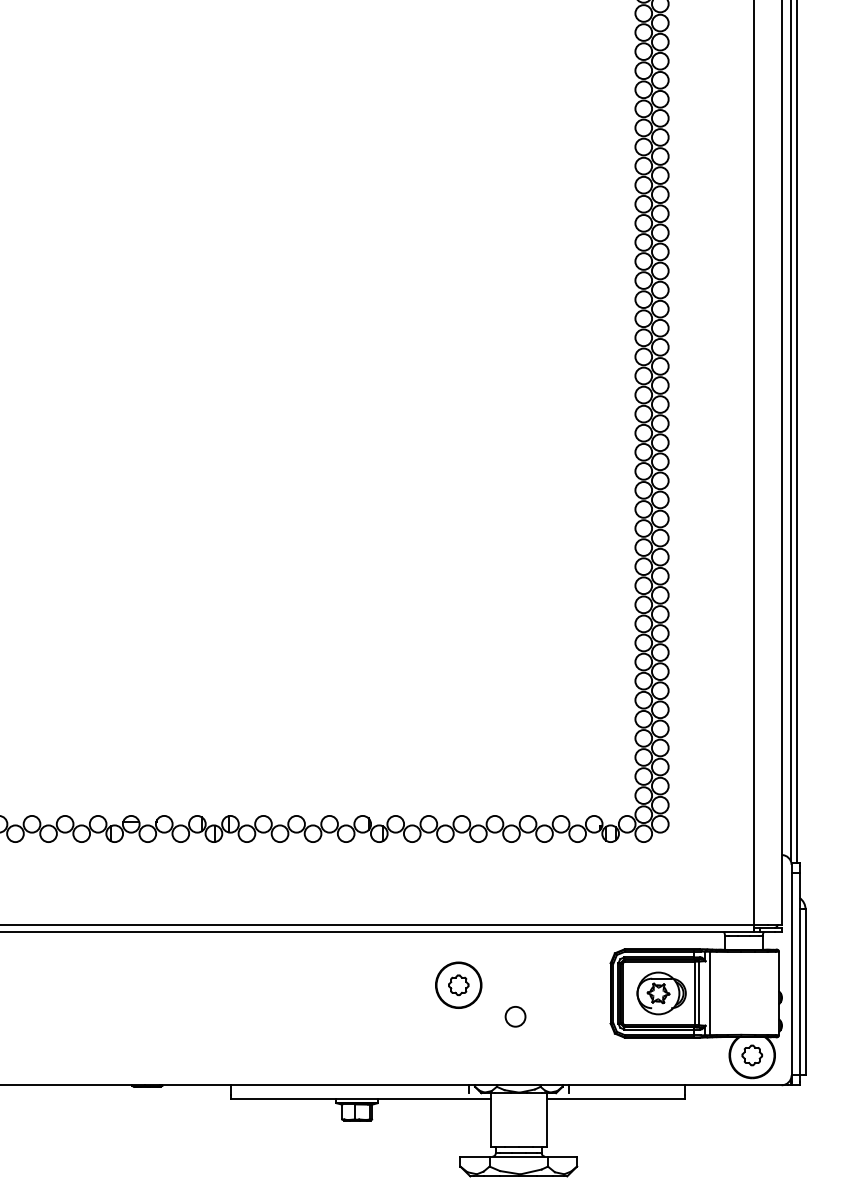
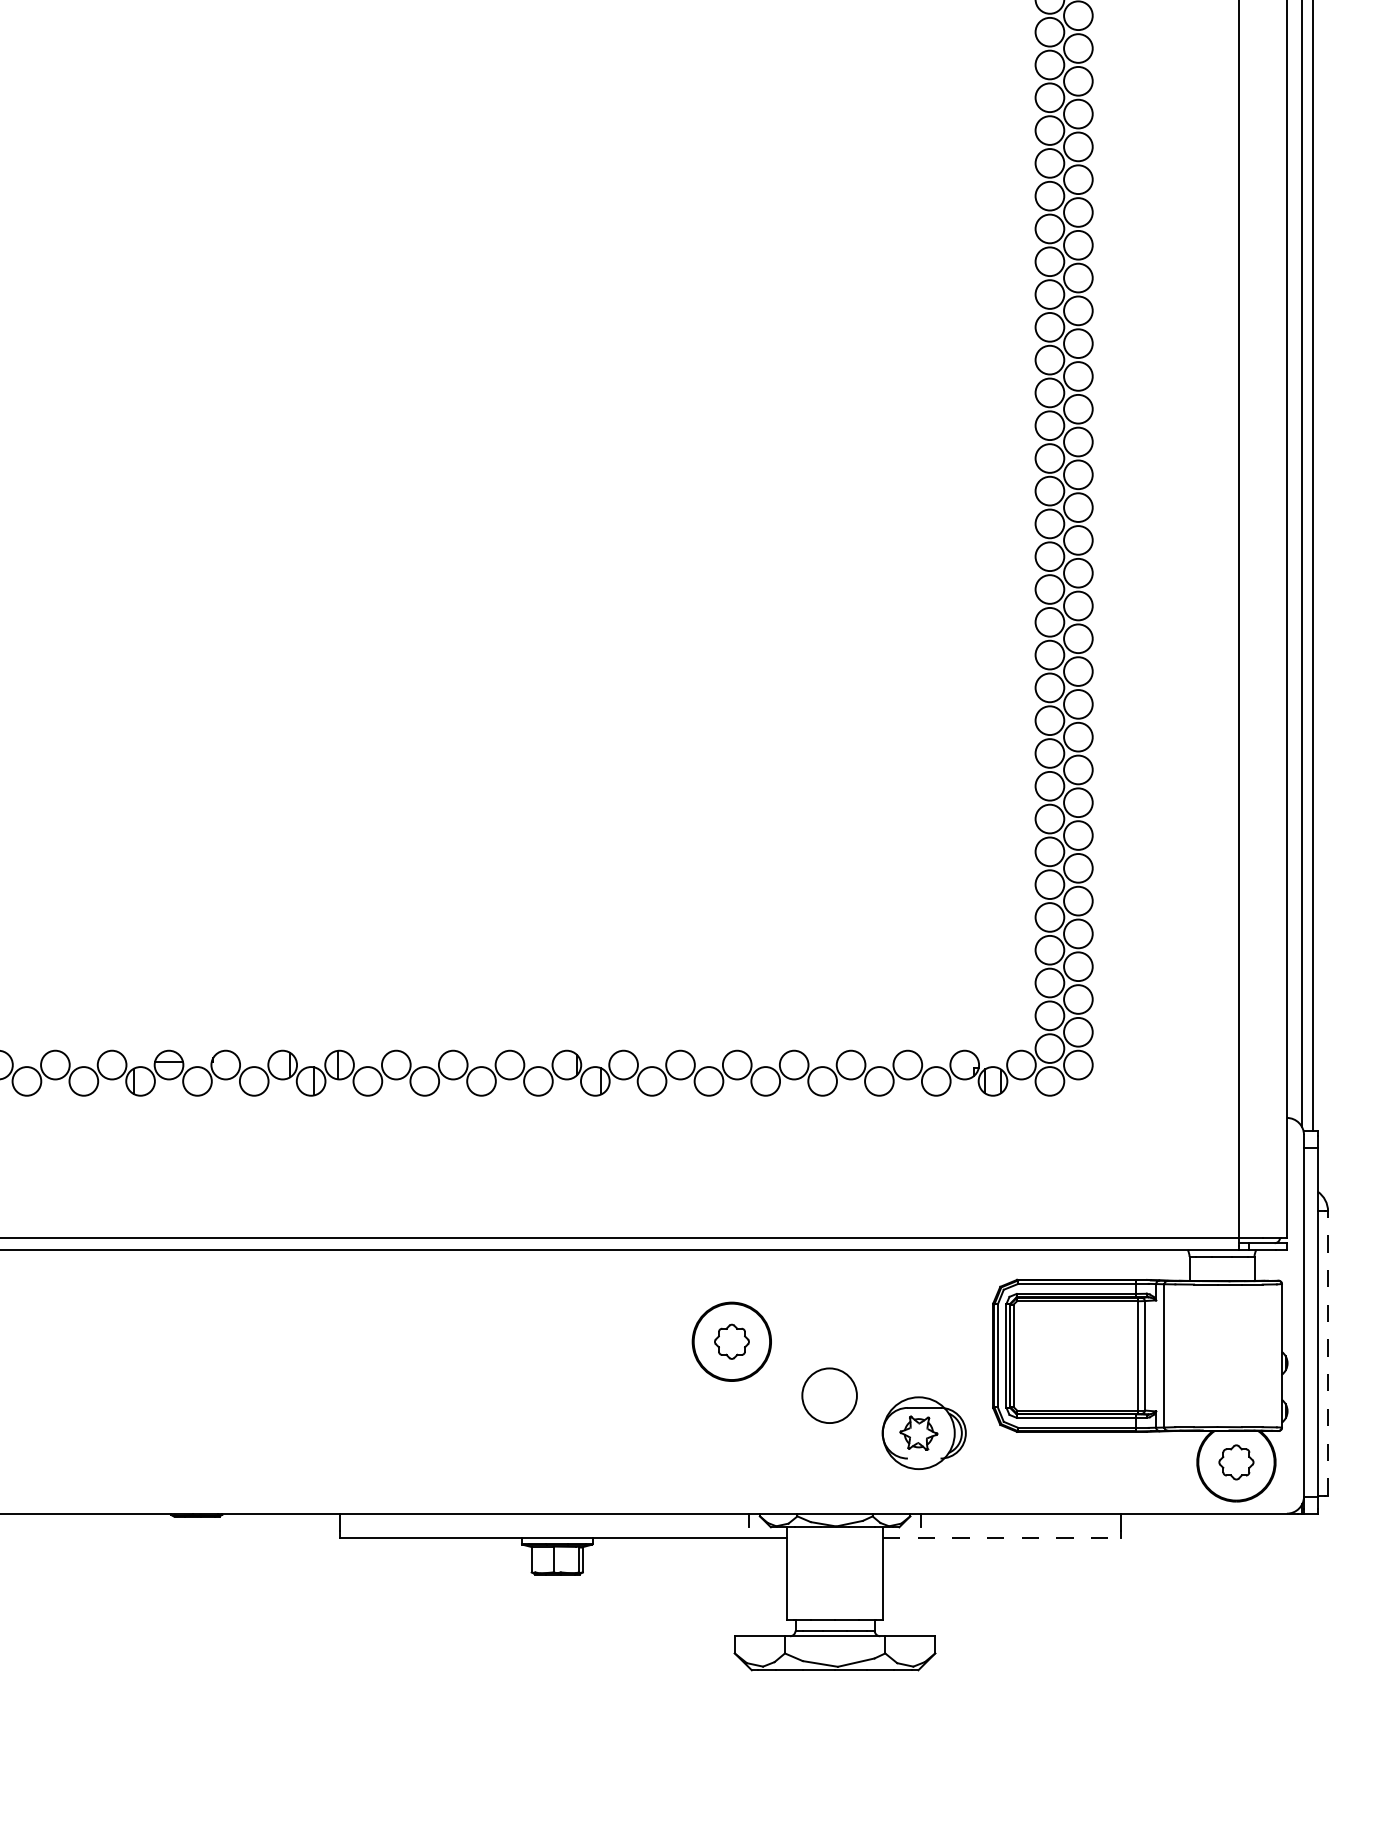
line: (805, 992) -> (1327, 1354), solid -> dashed
part: (661, 993) -> (923, 1433), moved
circle: (515, 1016) -> (829, 1395), size x1.6
line: (616, 1099) -> (1003, 1538), solid -> dashed

